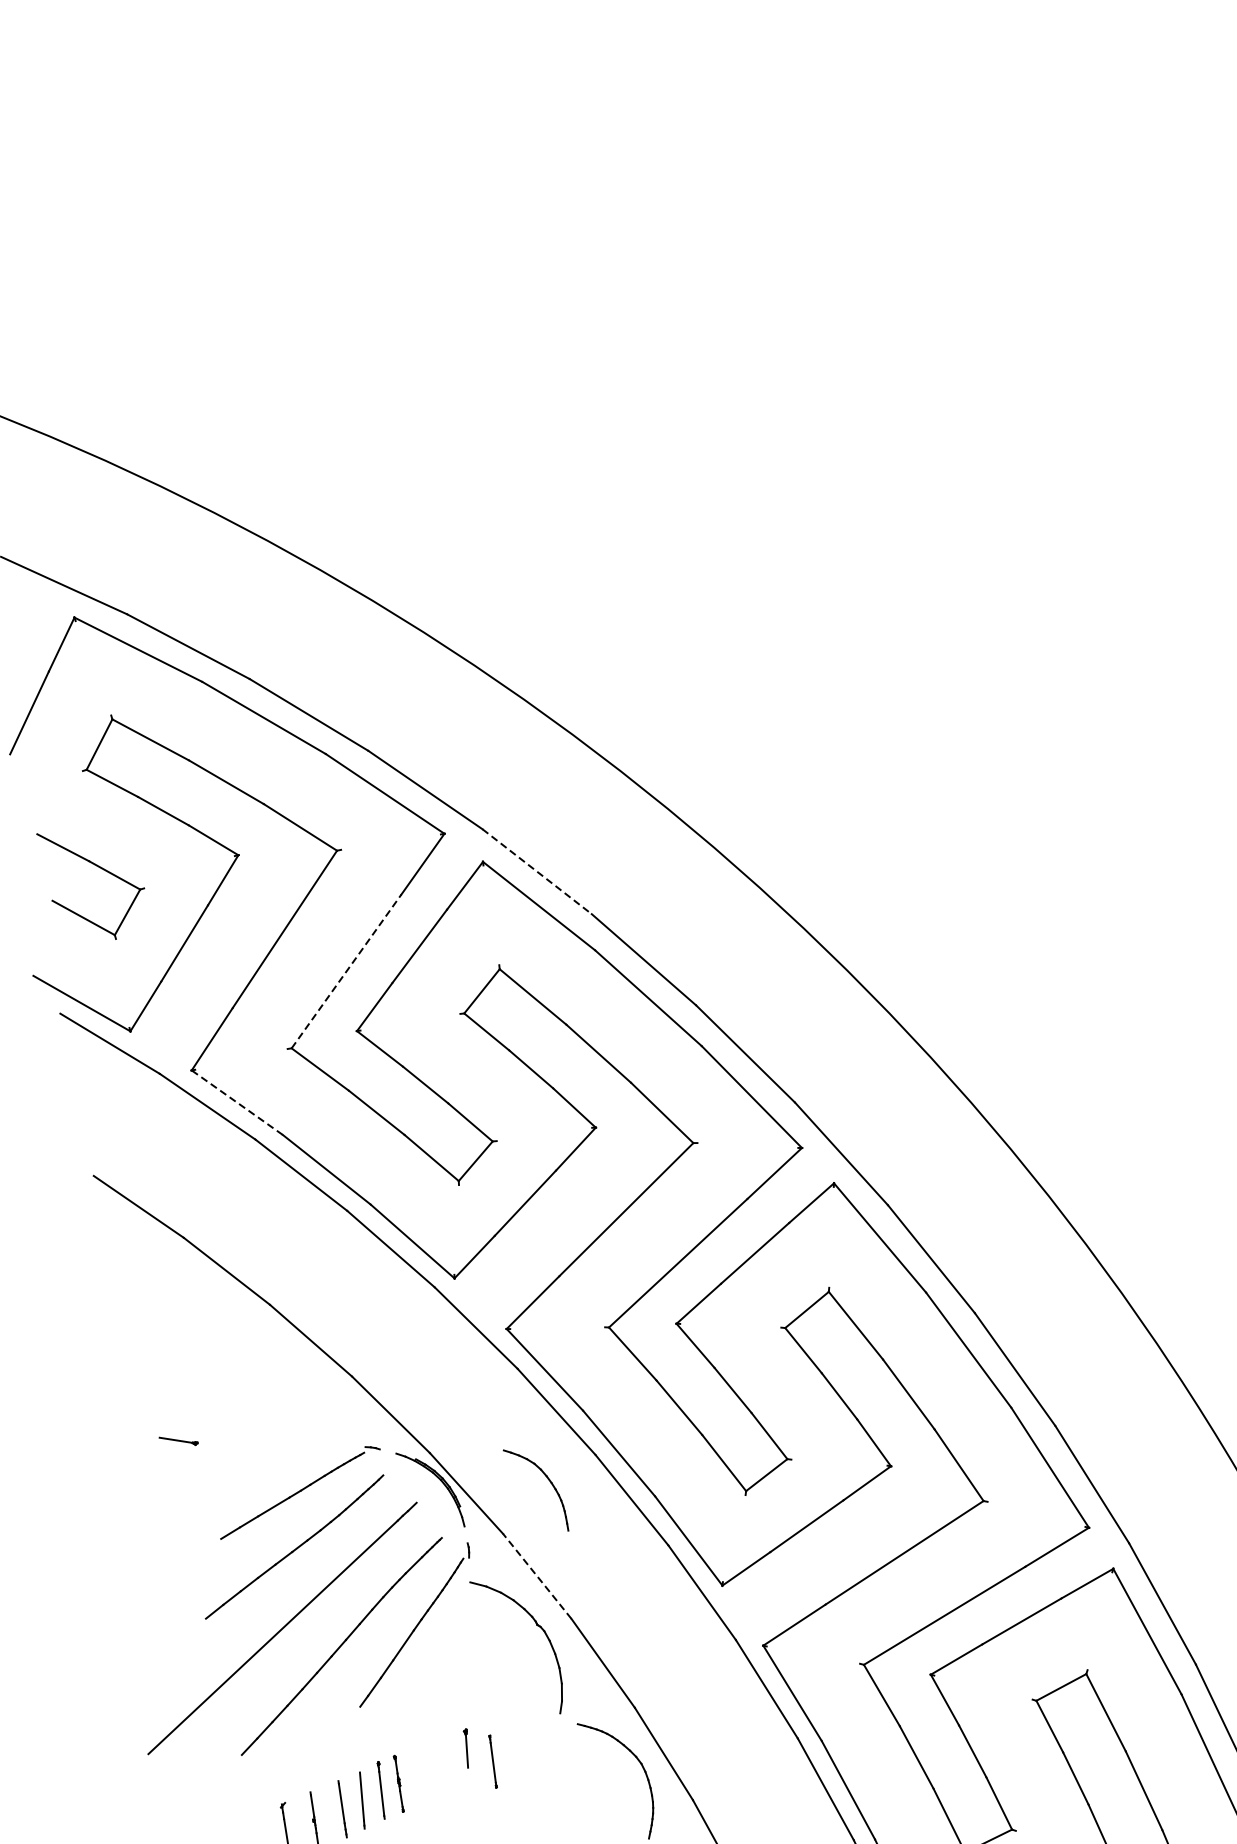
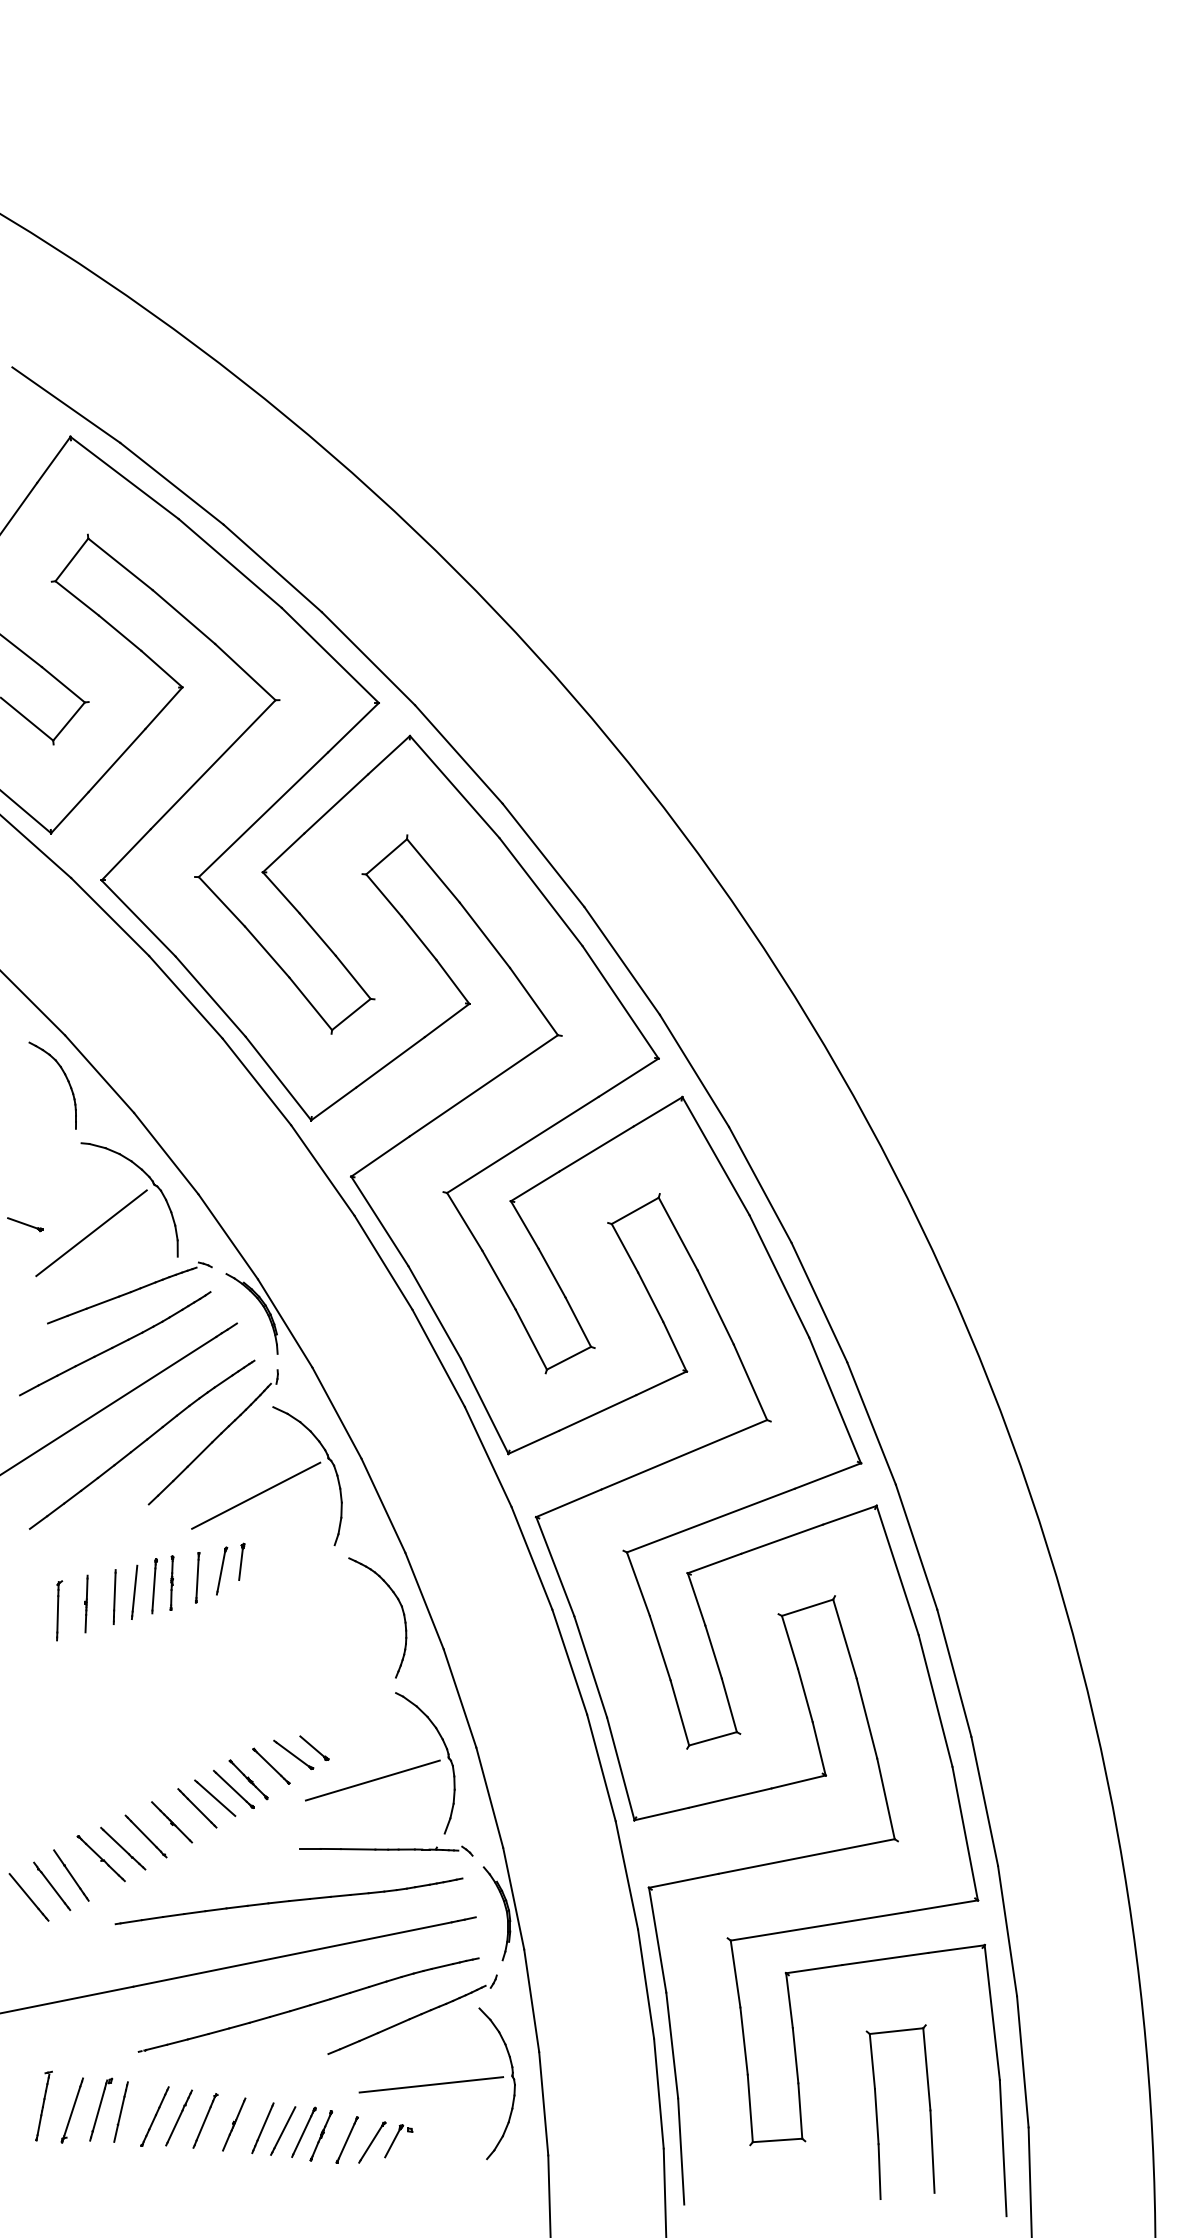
line: (536, 871) -> (458, 754), dashed -> solid
line: (346, 971) -> (263, 814), dashed -> solid
line: (237, 1102) -> (138, 918), dashed -> solid
part: (267, 1414) -> (112, 1215), added
part: (549, 1481) -> (66, 1079), moved
line: (537, 1576) -> (337, 1413), dashed -> solid
line: (469, 1676) -> (256, 1495), added
part: (449, 1761) -> (222, 1570), added
line: (492, 1761) -> (197, 1577), moved

